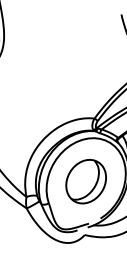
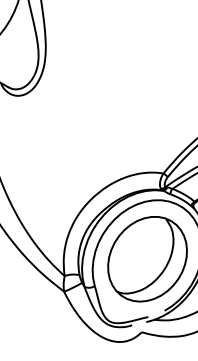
part: (86, 181) -> (147, 259), size x1.43

